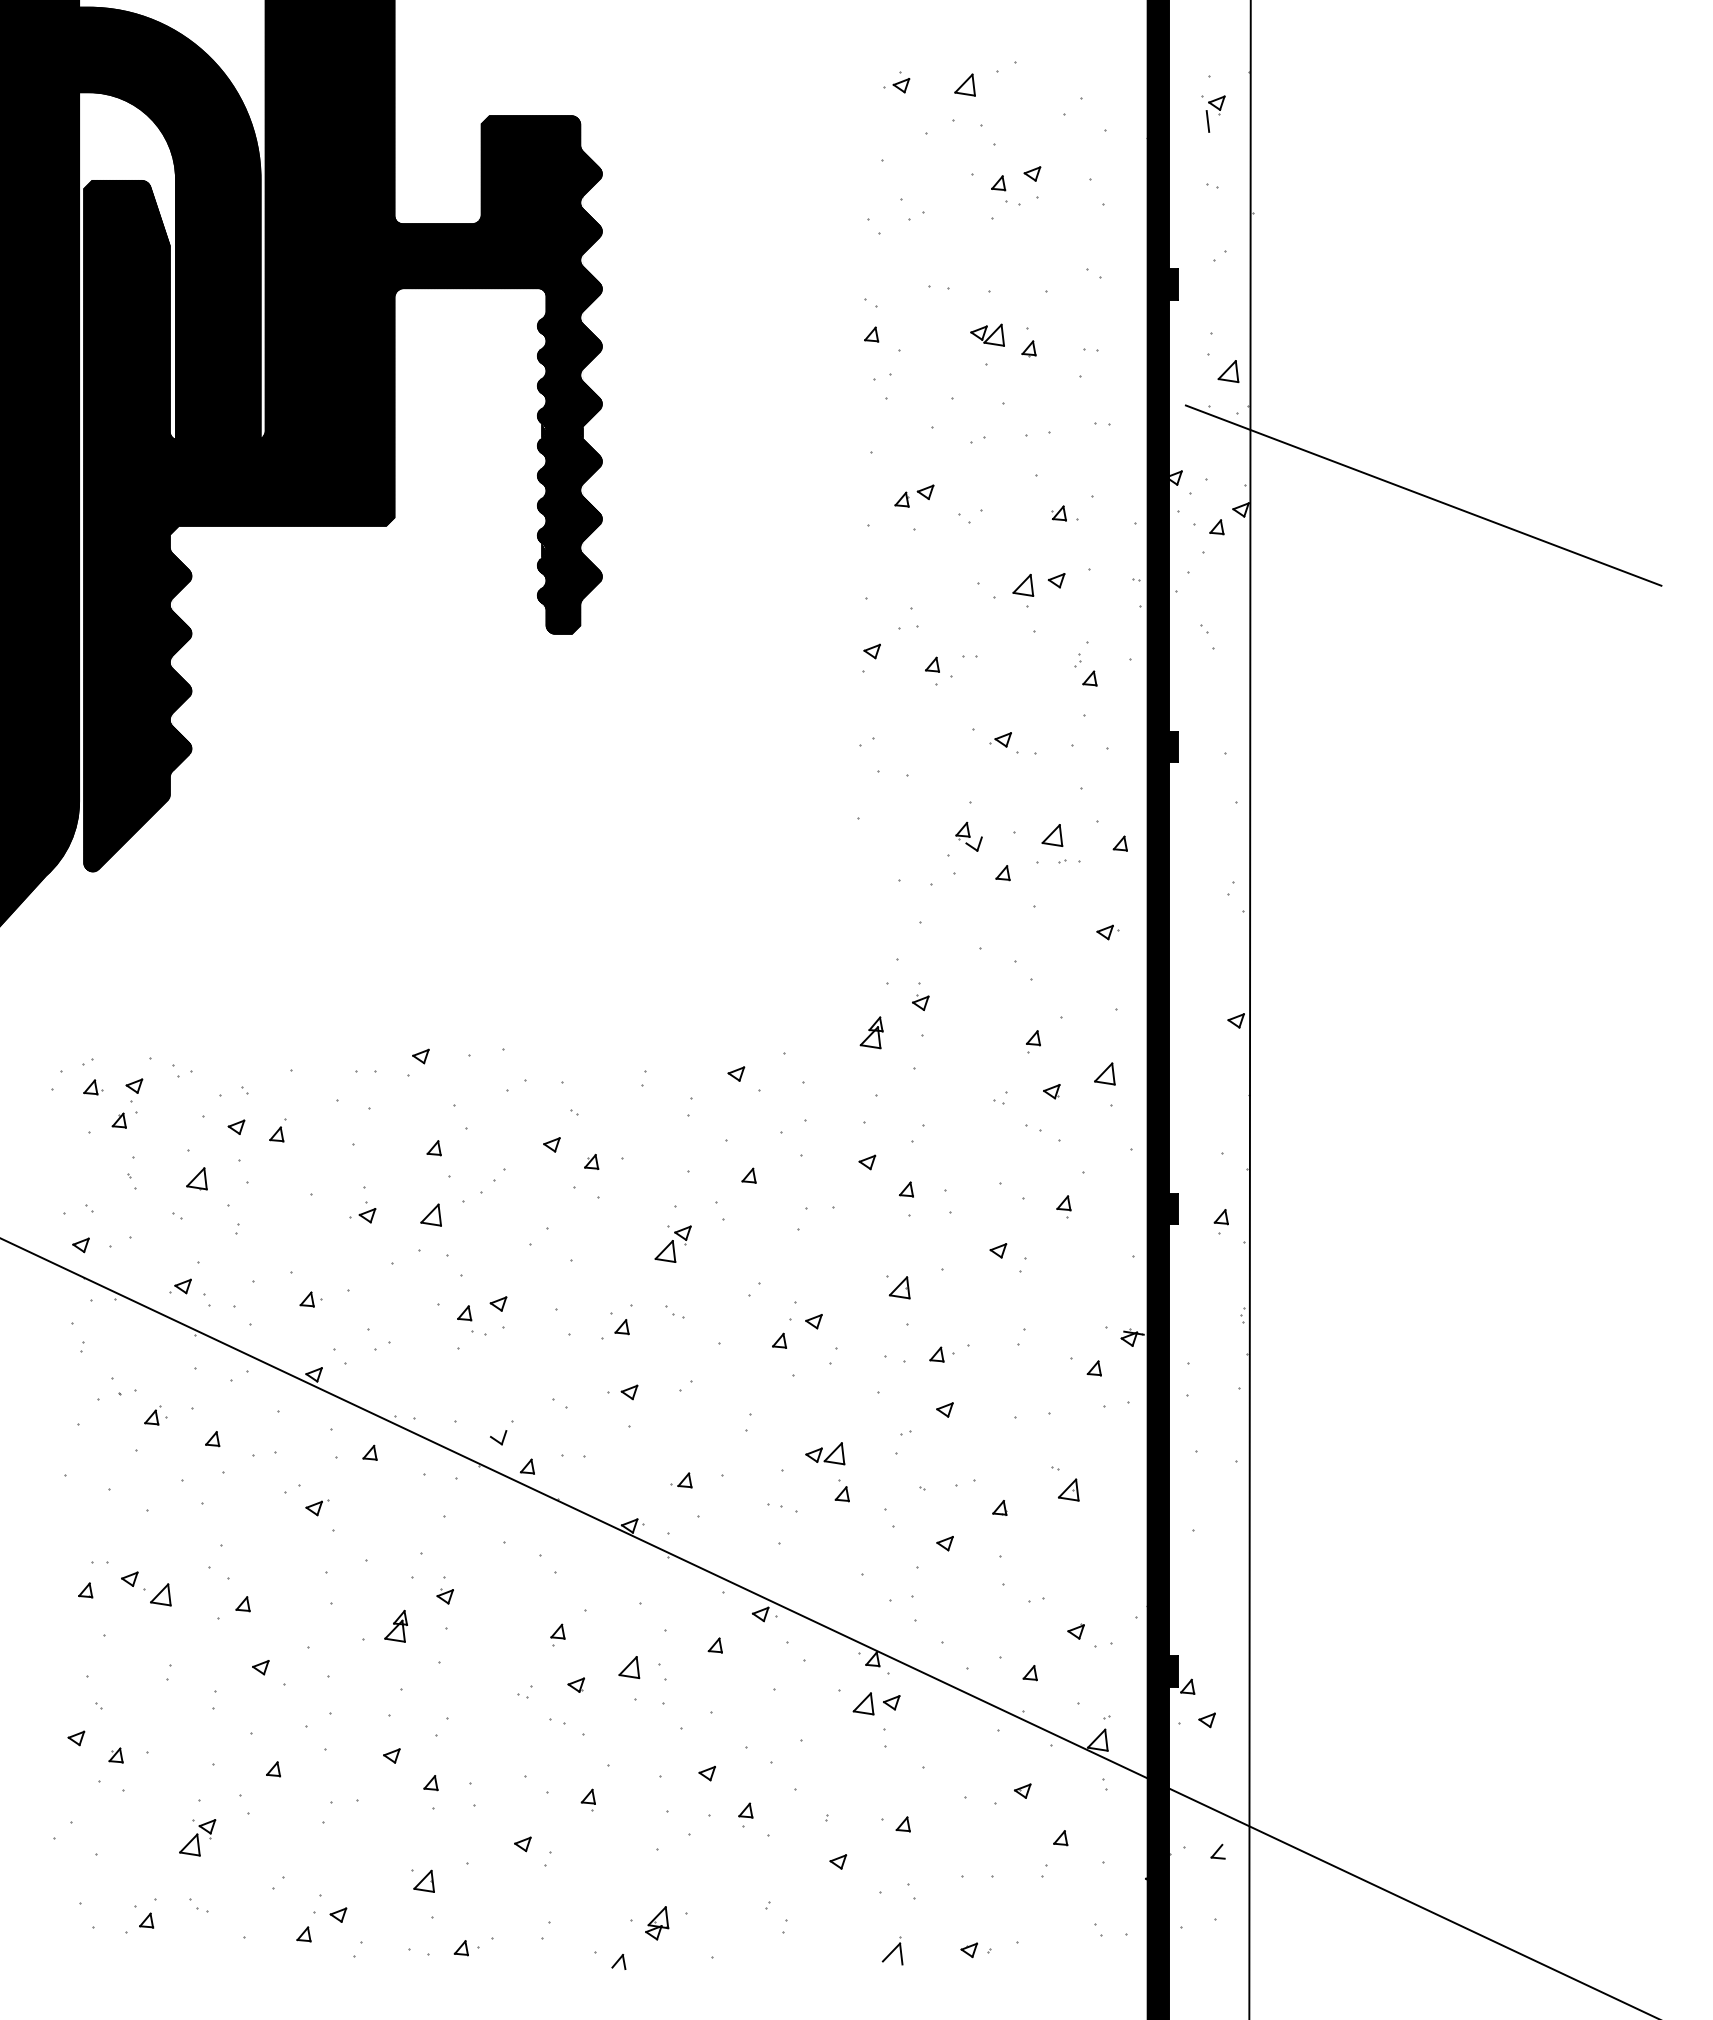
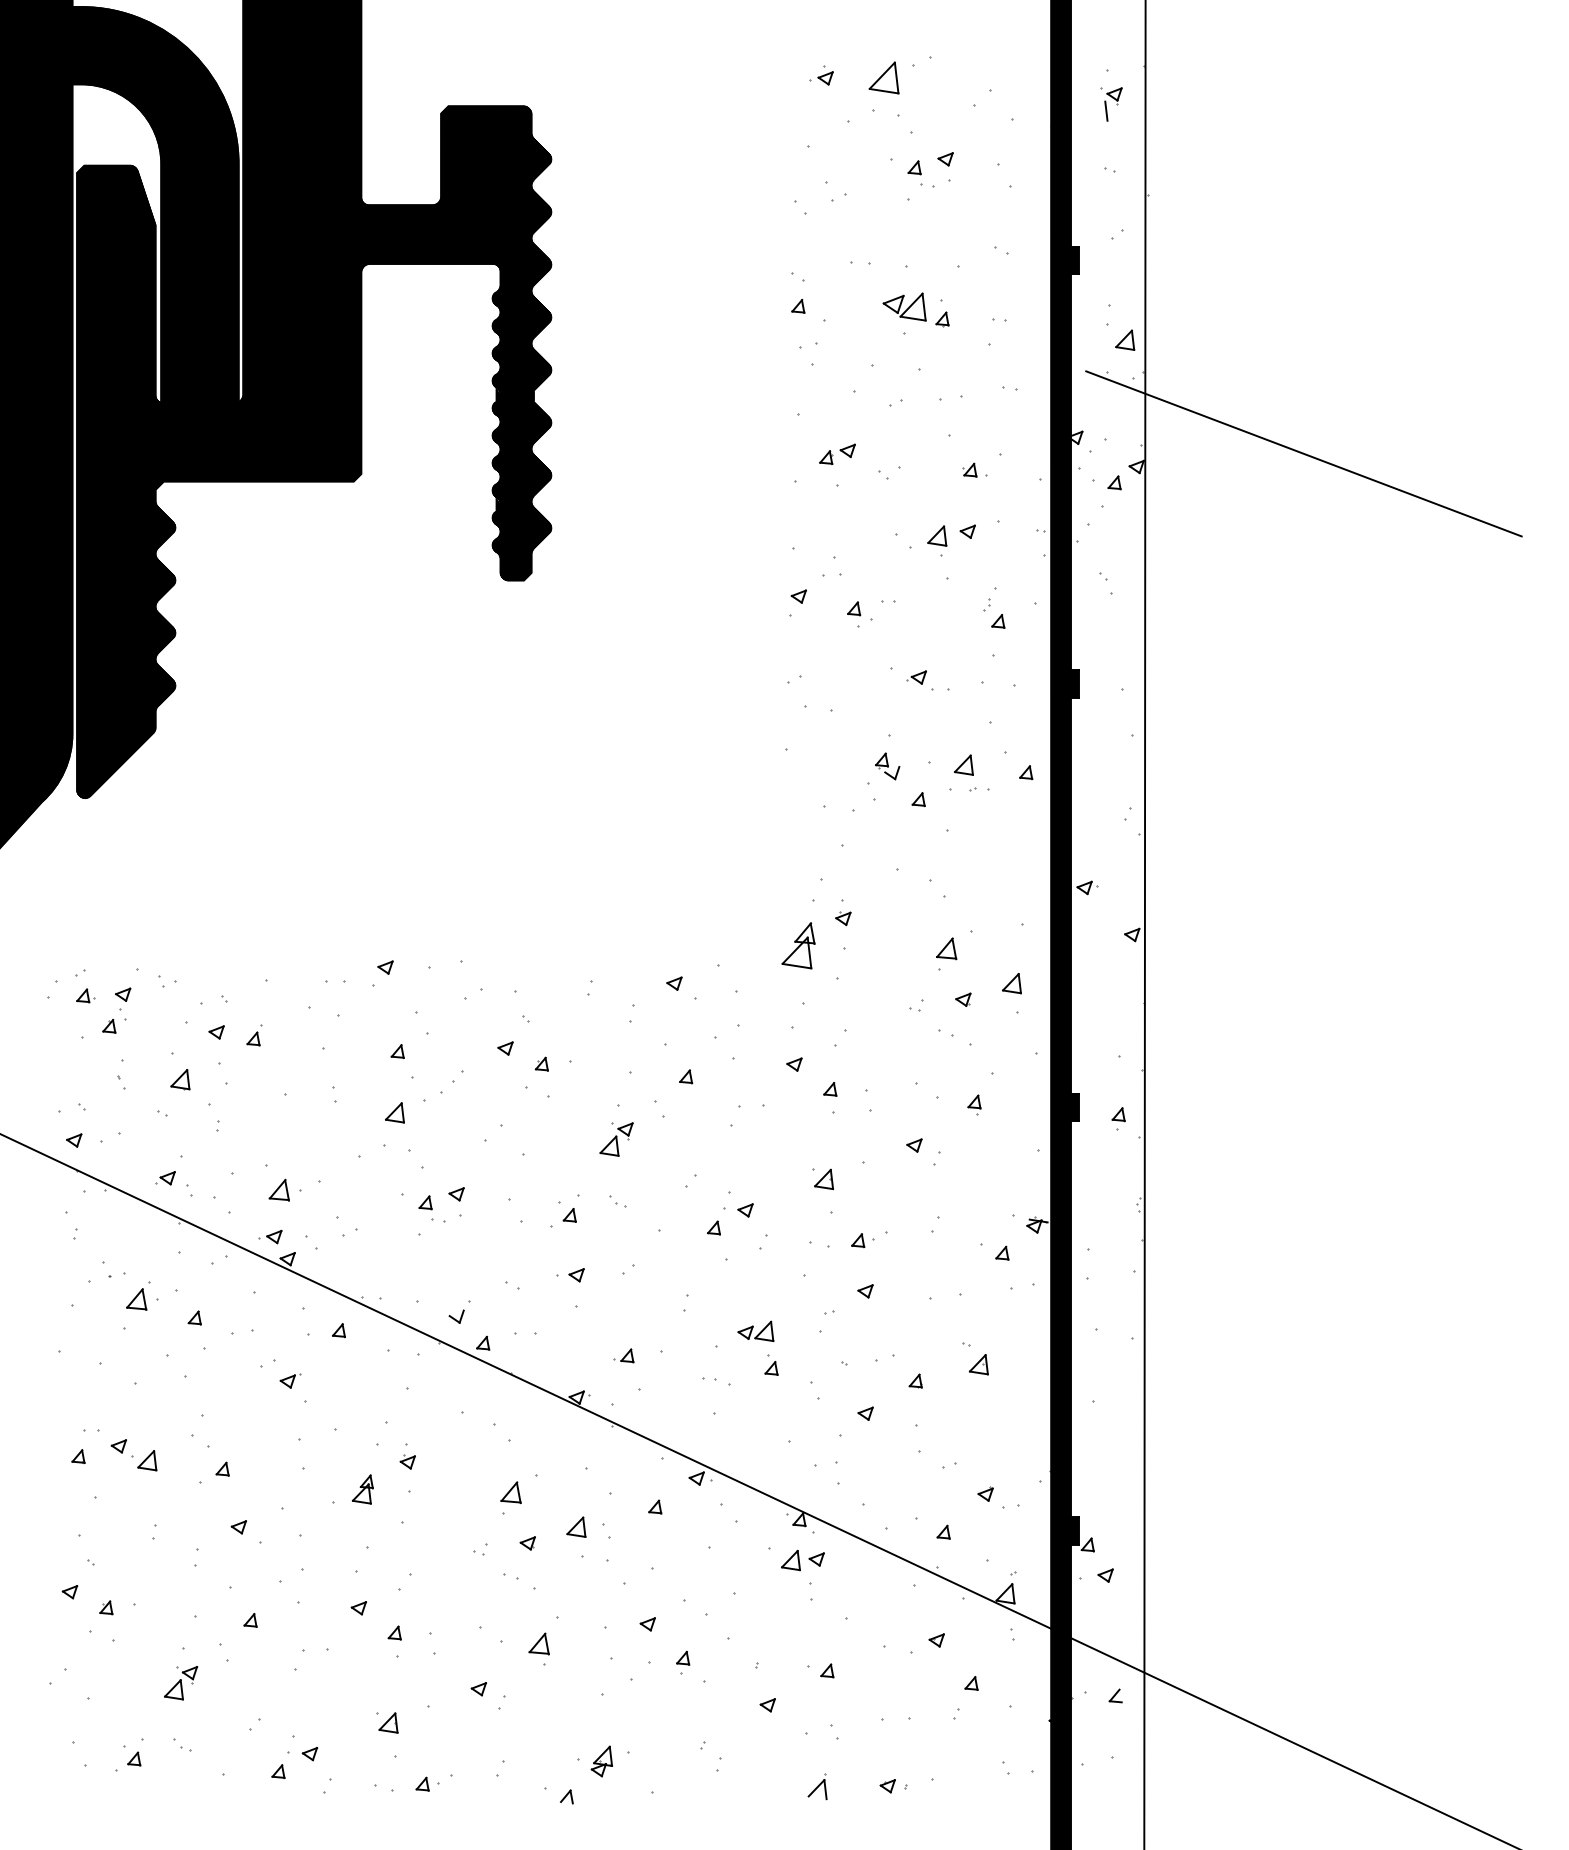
part: (964, 84) -> (883, 77), size x1.6
part: (987, 334) -> (904, 306), size x1.4
part: (1107, 932) -> (1086, 887), moved
part: (871, 1032) -> (798, 945), size x1.6
part: (1033, 1041) -> (946, 953), size x1.6
part: (362, 1215) -> (269, 1236), moved
part: (310, 1299) -> (284, 1190), size x1.6
part: (155, 1415) -> (142, 1296), size x1.6
part: (557, 1634) -> (510, 1496), size x1.6
part: (587, 1799) -> (538, 1648), size x1.6

